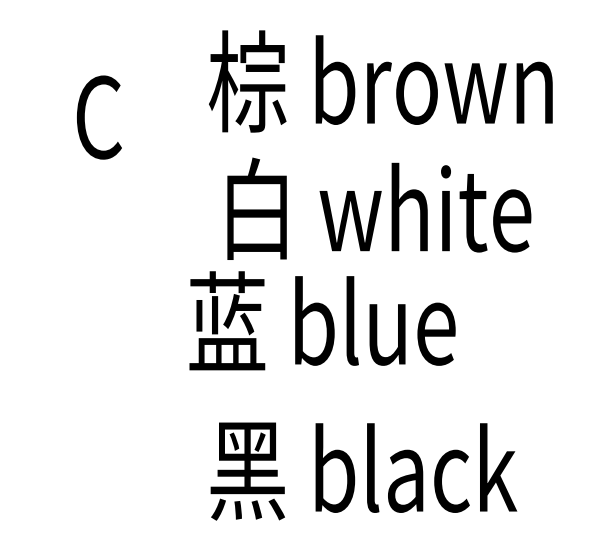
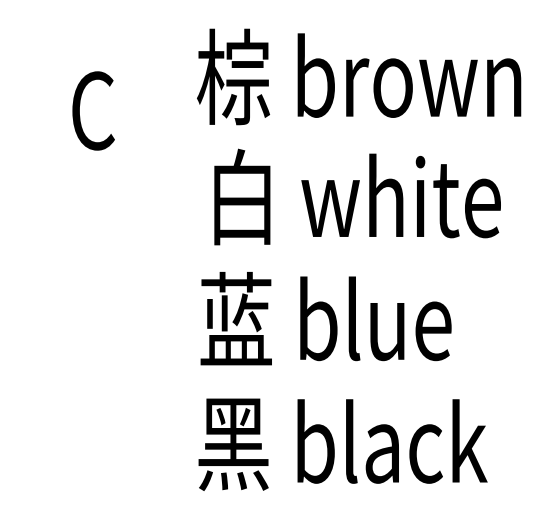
text: (321, 320) -> (325, 318), moved

